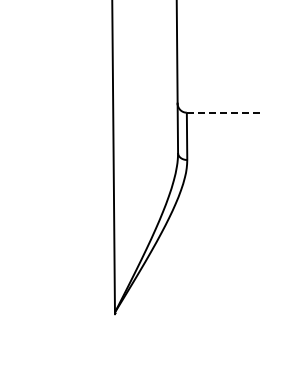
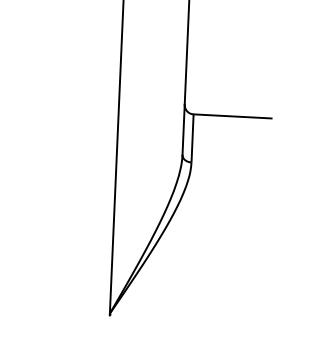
line: (225, 112) -> (232, 116), dashed -> solid

